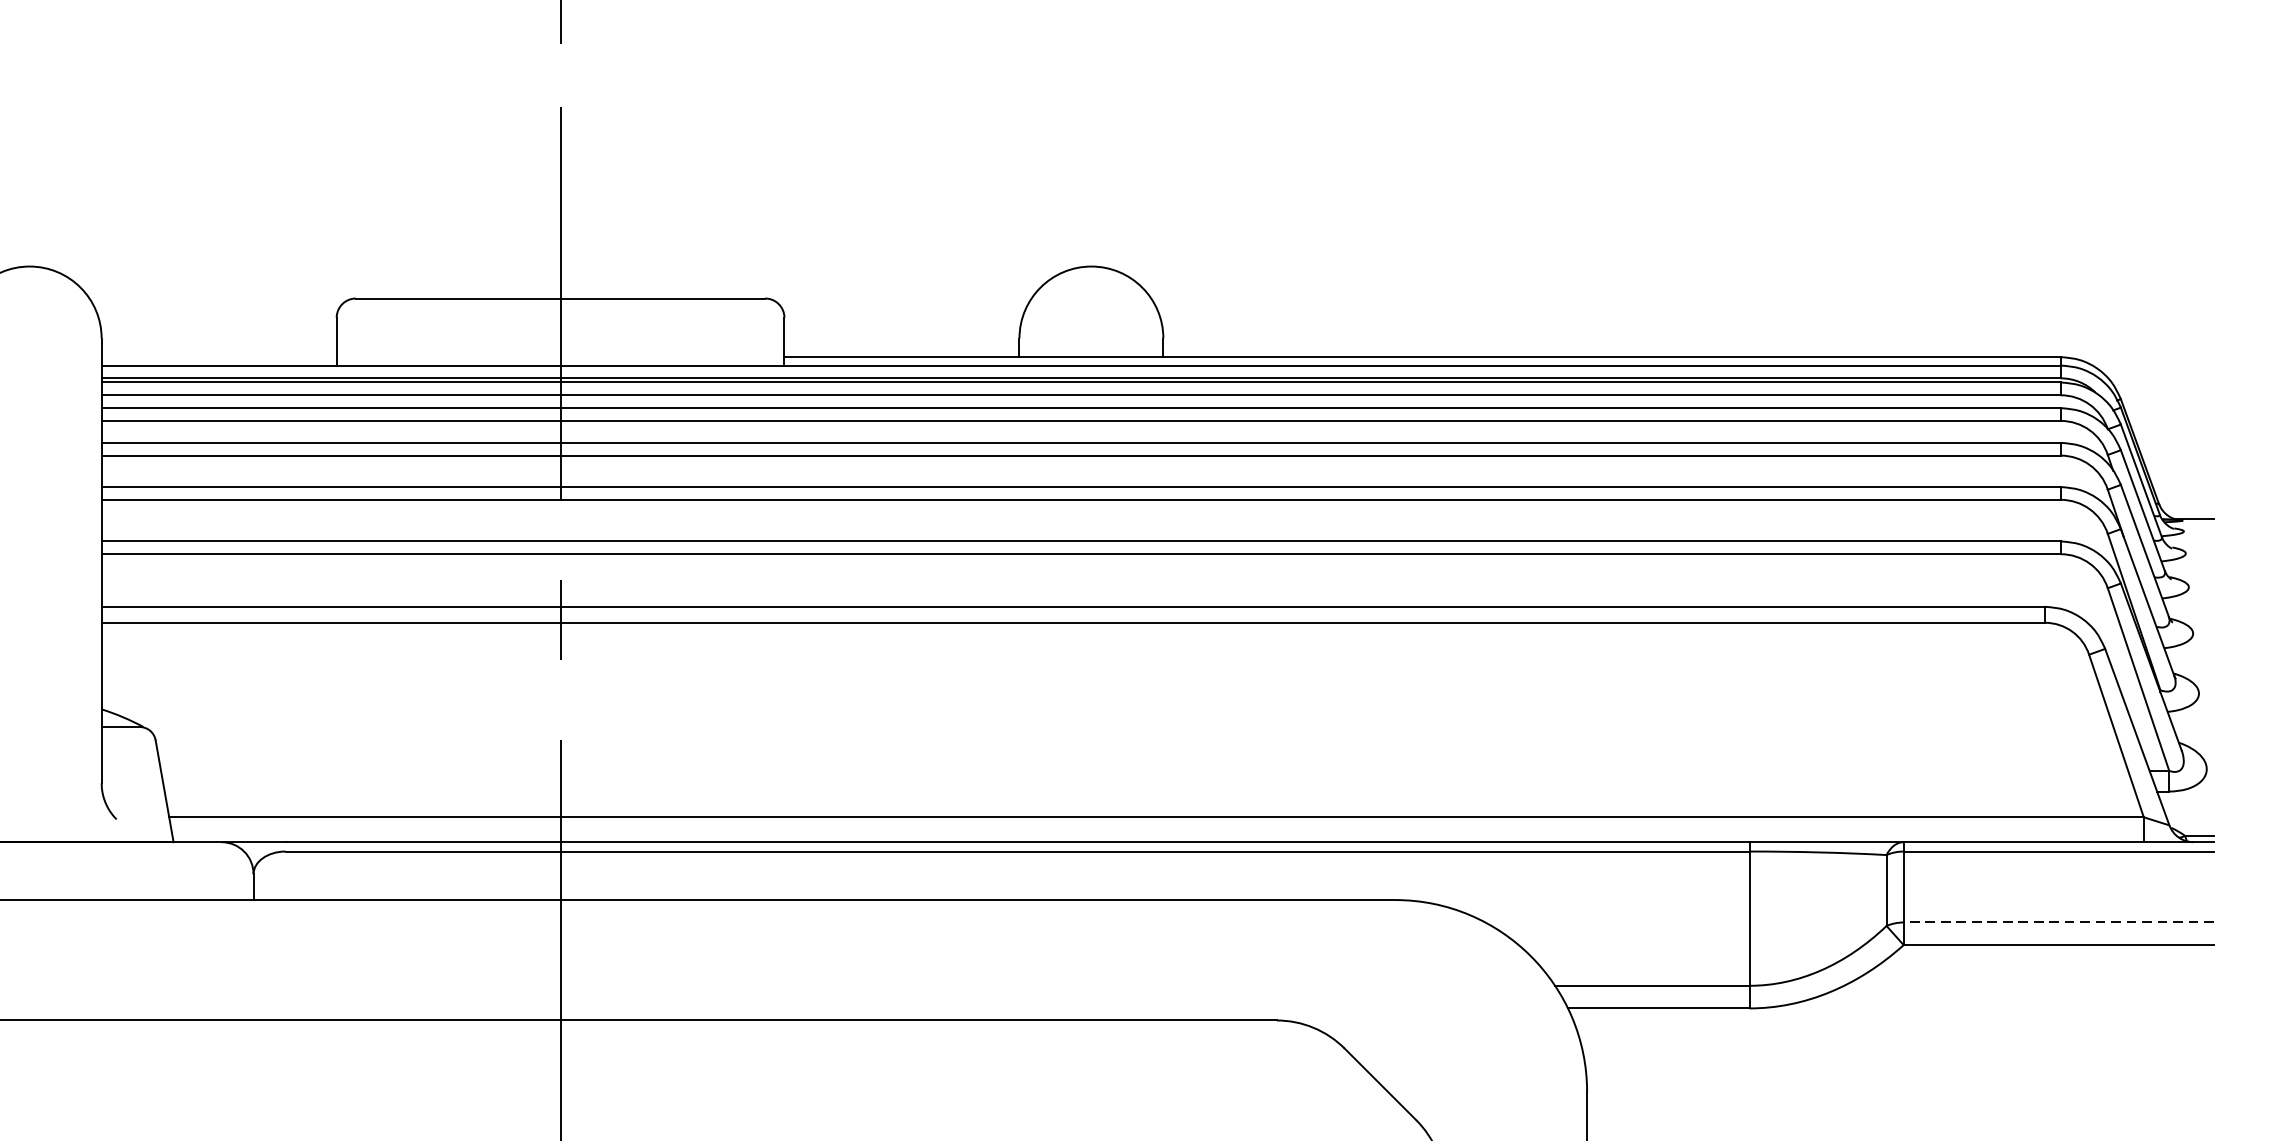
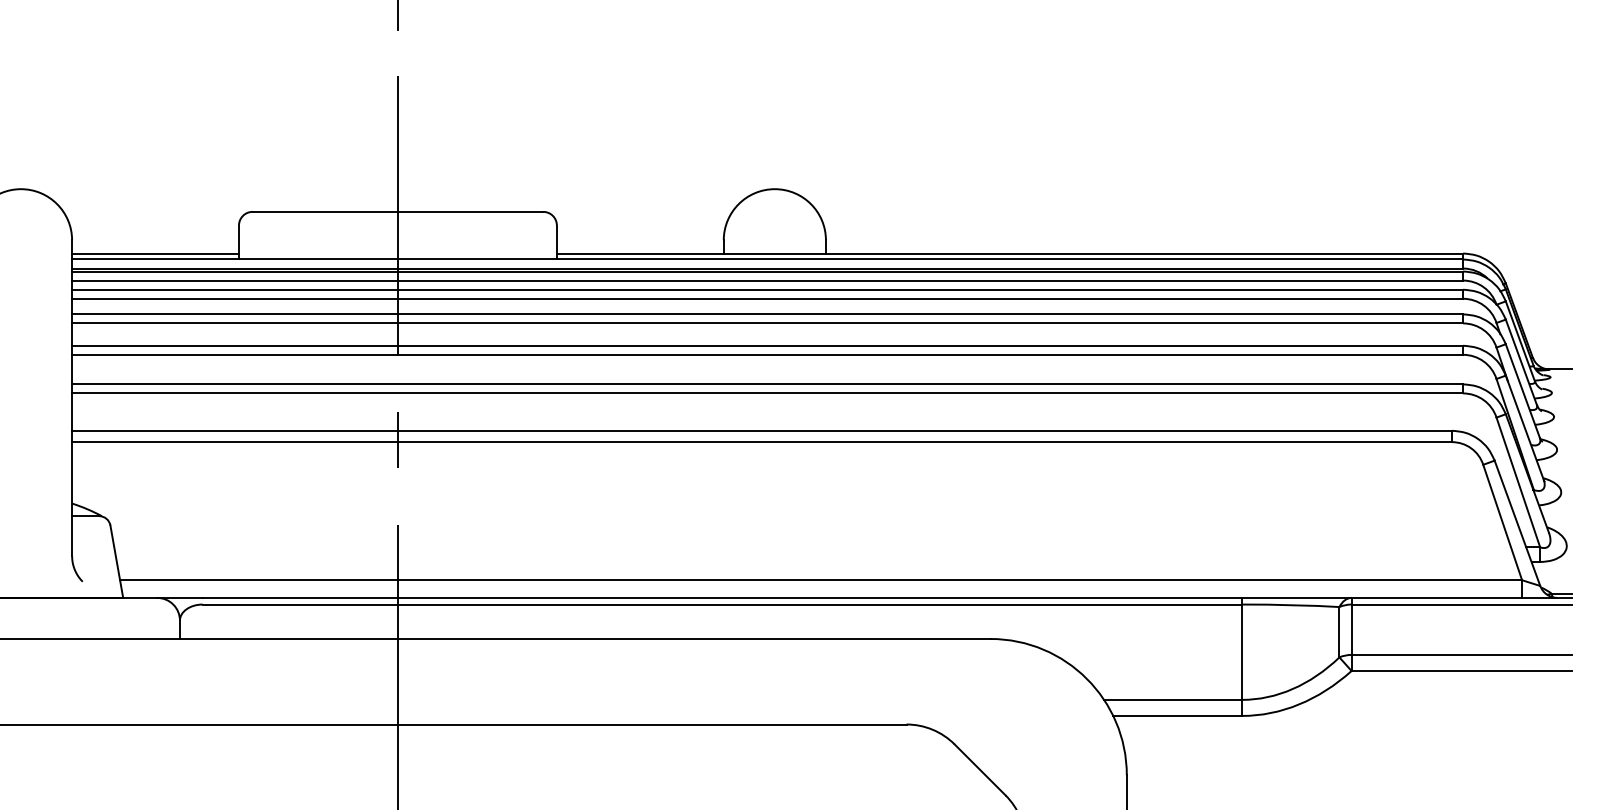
line: (219, 357) -> (155, 253), added
line: (2058, 921) -> (1461, 654), dashed -> solid

